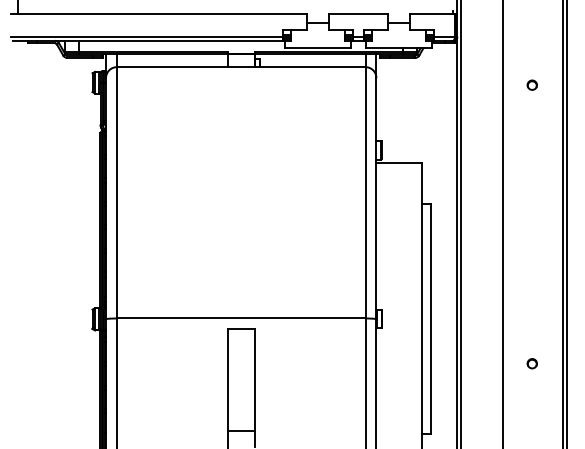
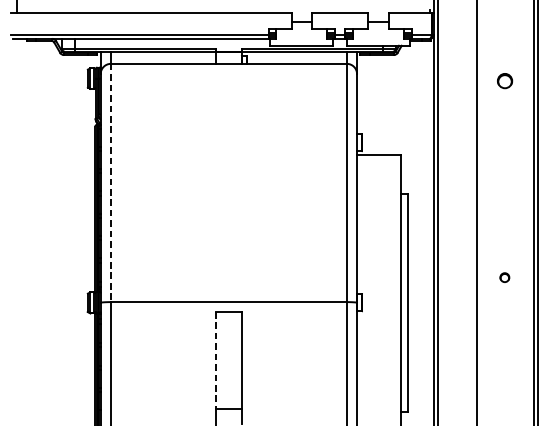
part: (531, 84) -> (504, 80), size x1.6
line: (116, 192) -> (110, 182), solid -> dashed
part: (531, 363) -> (504, 277), moved
line: (227, 379) -> (215, 359), solid -> dashed

